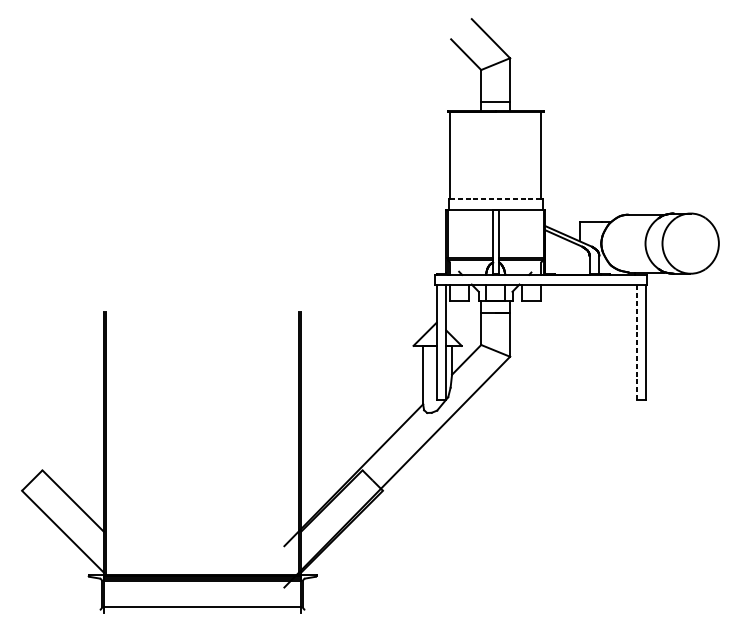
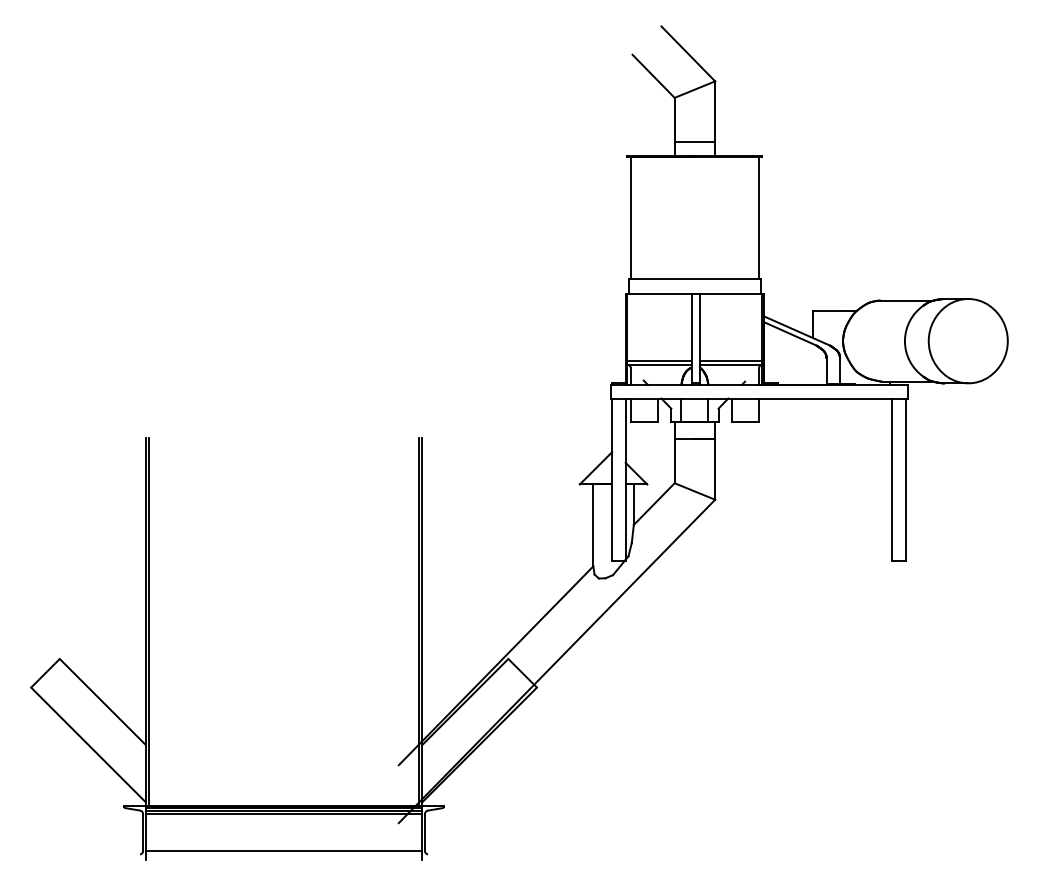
line: (496, 198) -> (695, 278), dashed -> solid
line: (636, 342) -> (892, 479), dashed -> solid

